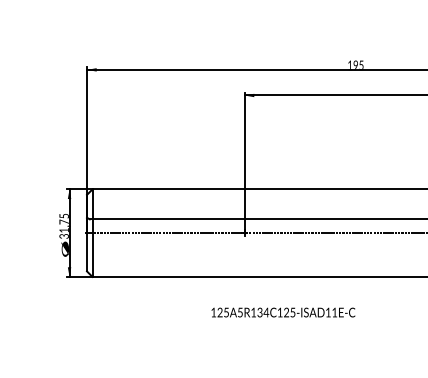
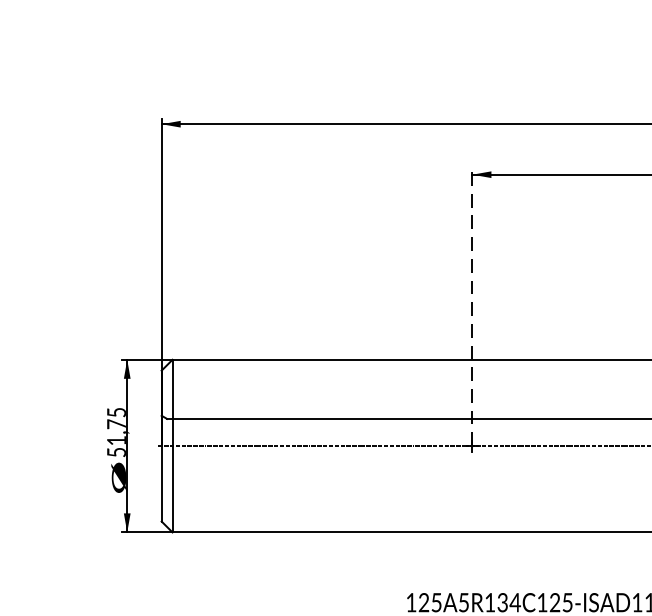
line: (244, 162) -> (472, 306), solid -> dashed
text: (63, 236) -> (115, 452), 31,75 -> 51,75

